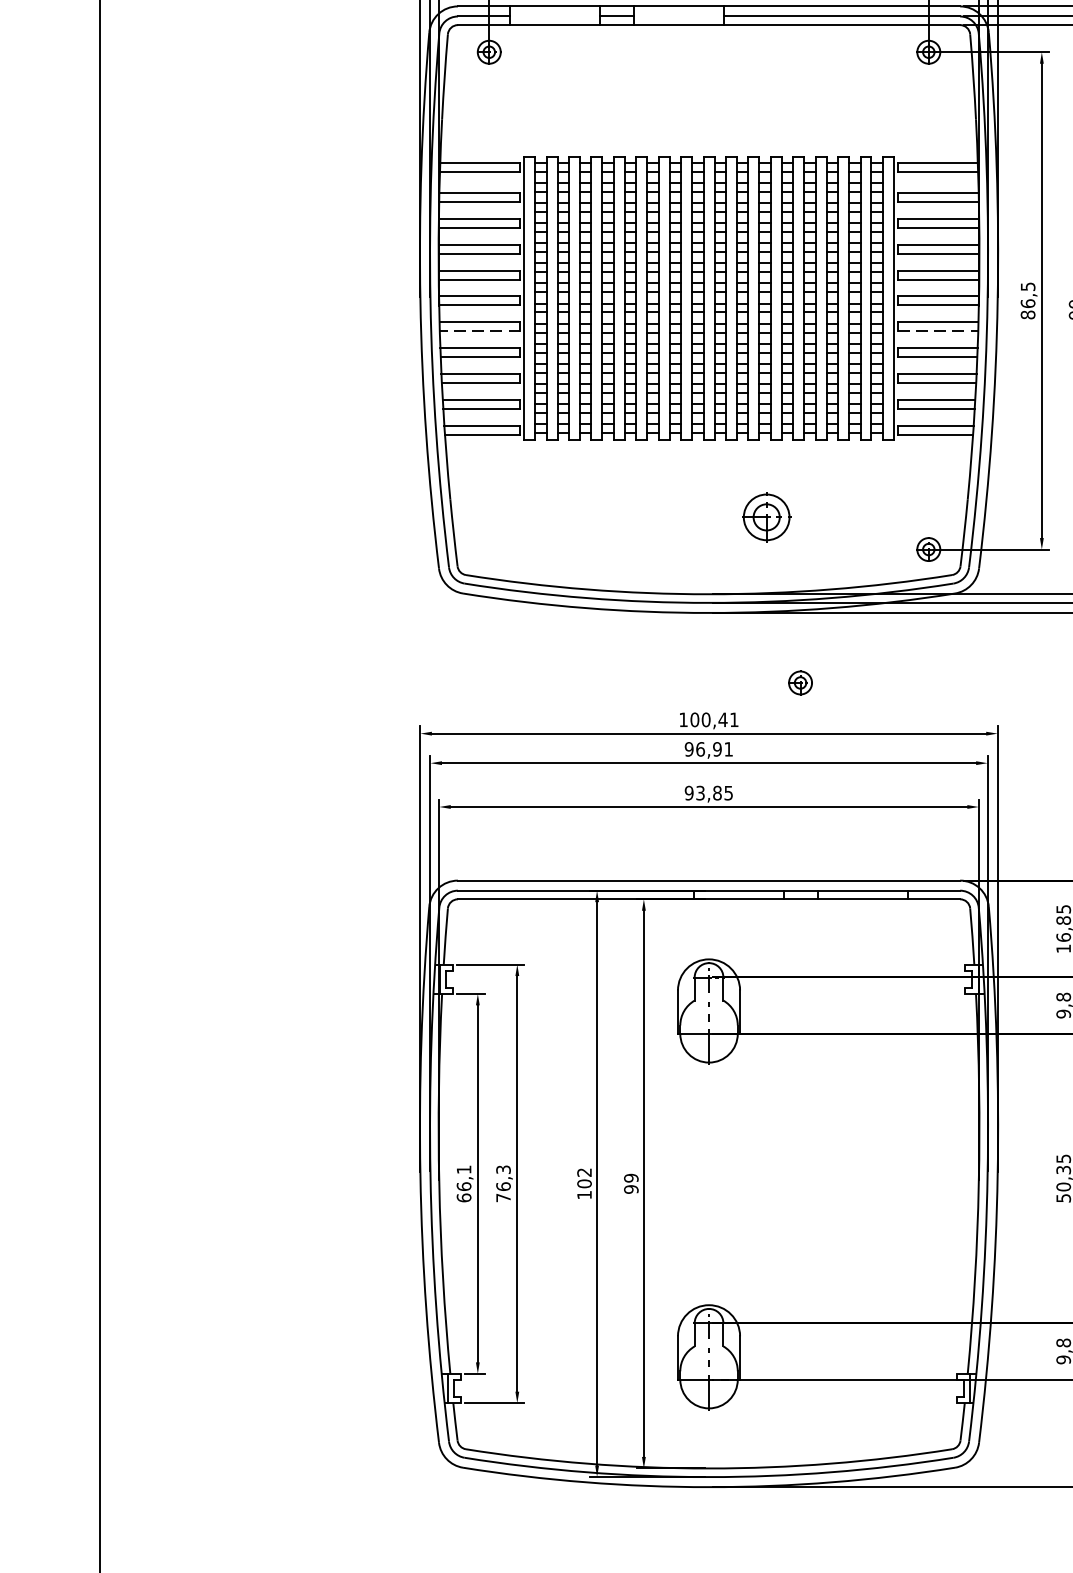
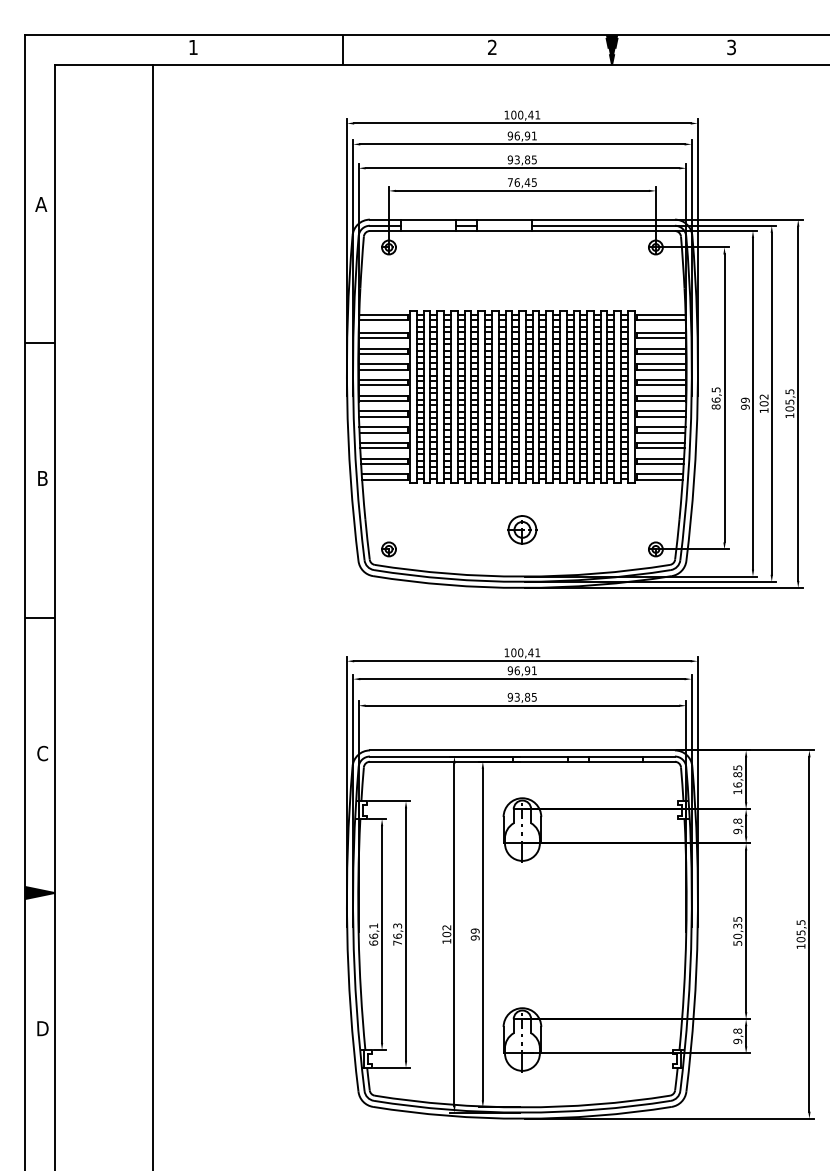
line: (478, 330) -> (382, 416), dashed -> solid
line: (939, 330) -> (662, 416), dashed -> solid
part: (766, 516) -> (522, 529), moved
part: (799, 683) -> (388, 549), moved

